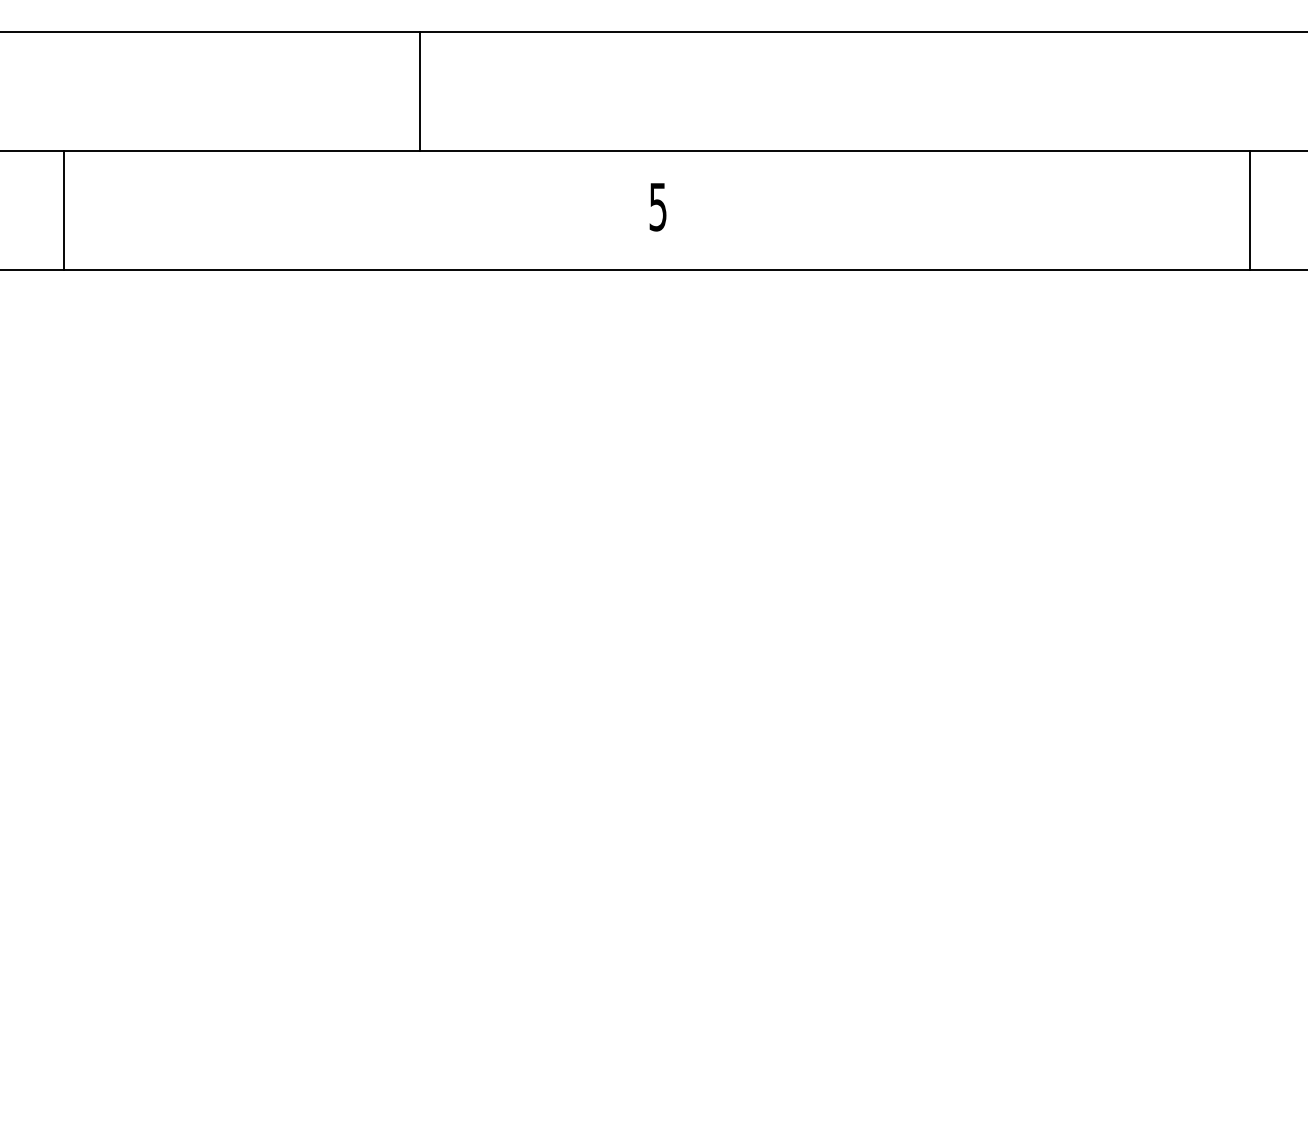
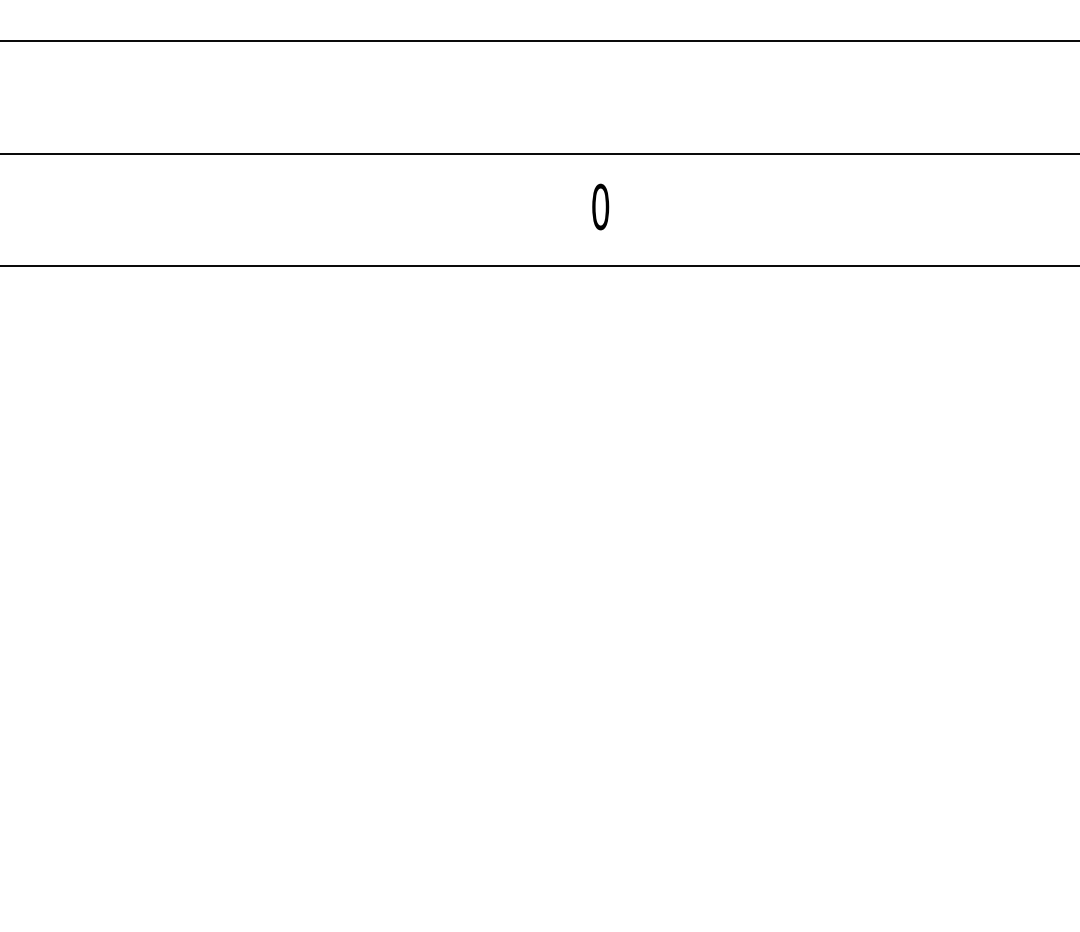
line: (420, 91) -> (375, 97), removed
text: (658, 206) -> (600, 206), 5 -> 0
line: (64, 209) -> (37, 209), removed

